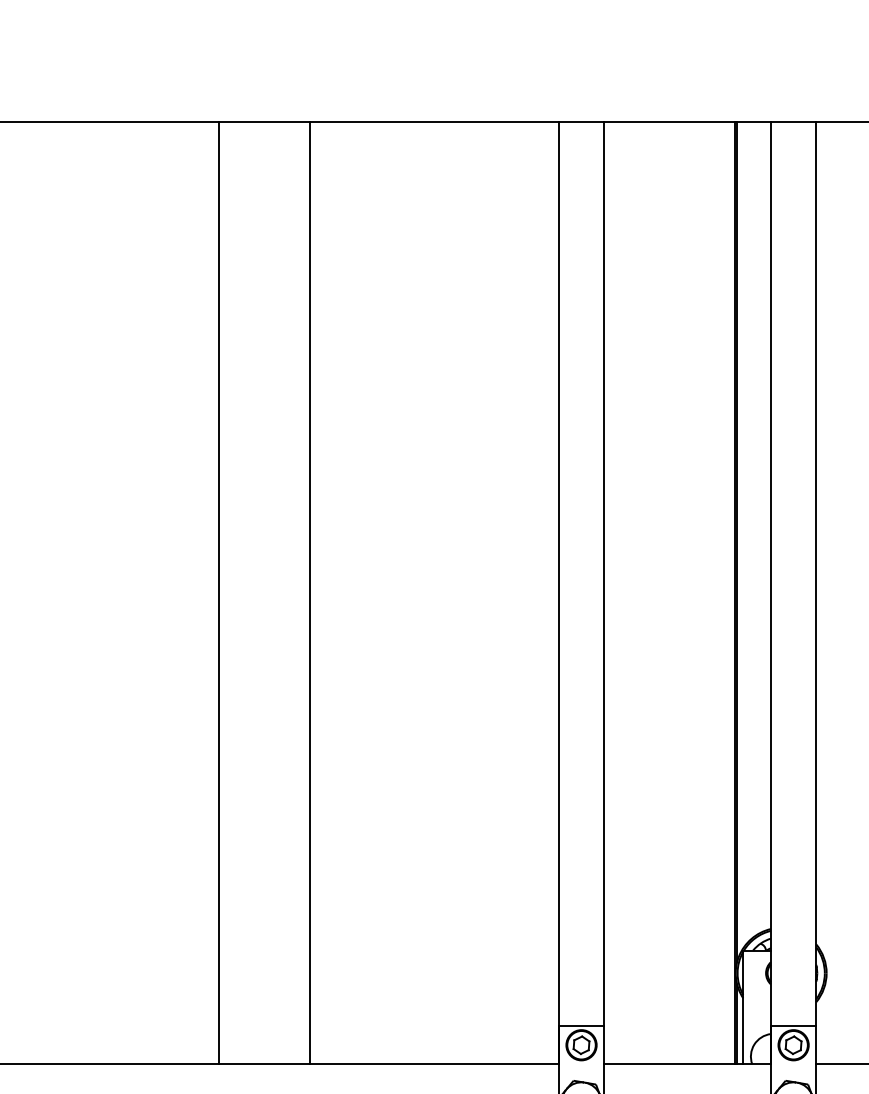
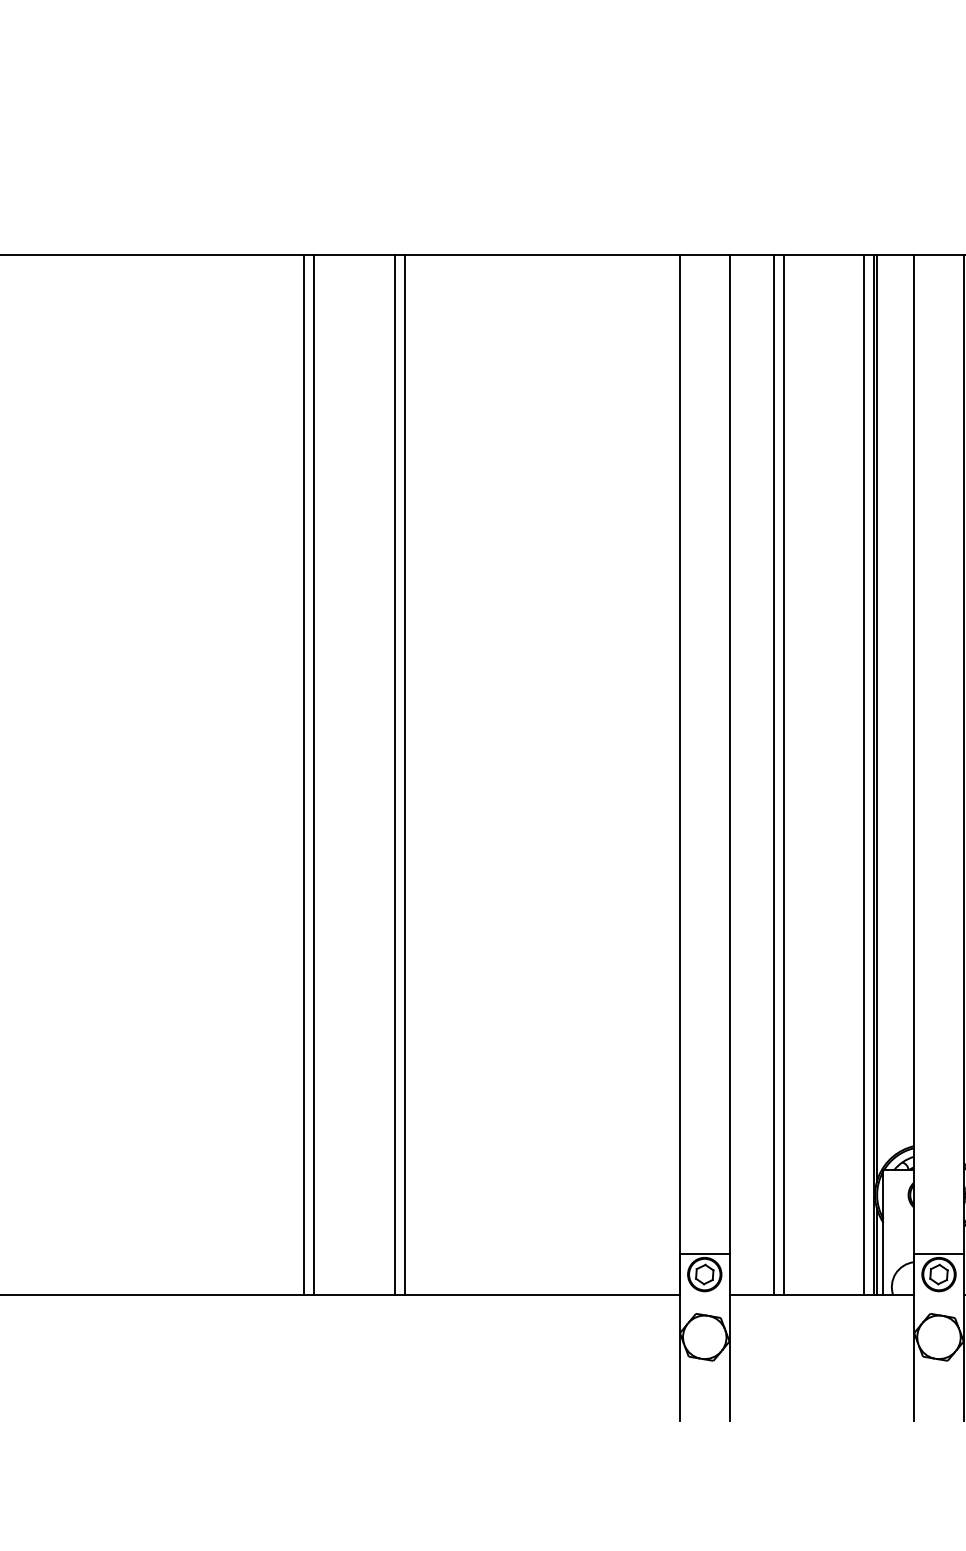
line: (228, 592) -> (314, 774), added
line: (300, 592) -> (394, 774), added
line: (643, 592) -> (773, 774), added
line: (652, 592) -> (783, 774), added
line: (725, 592) -> (863, 774), added

